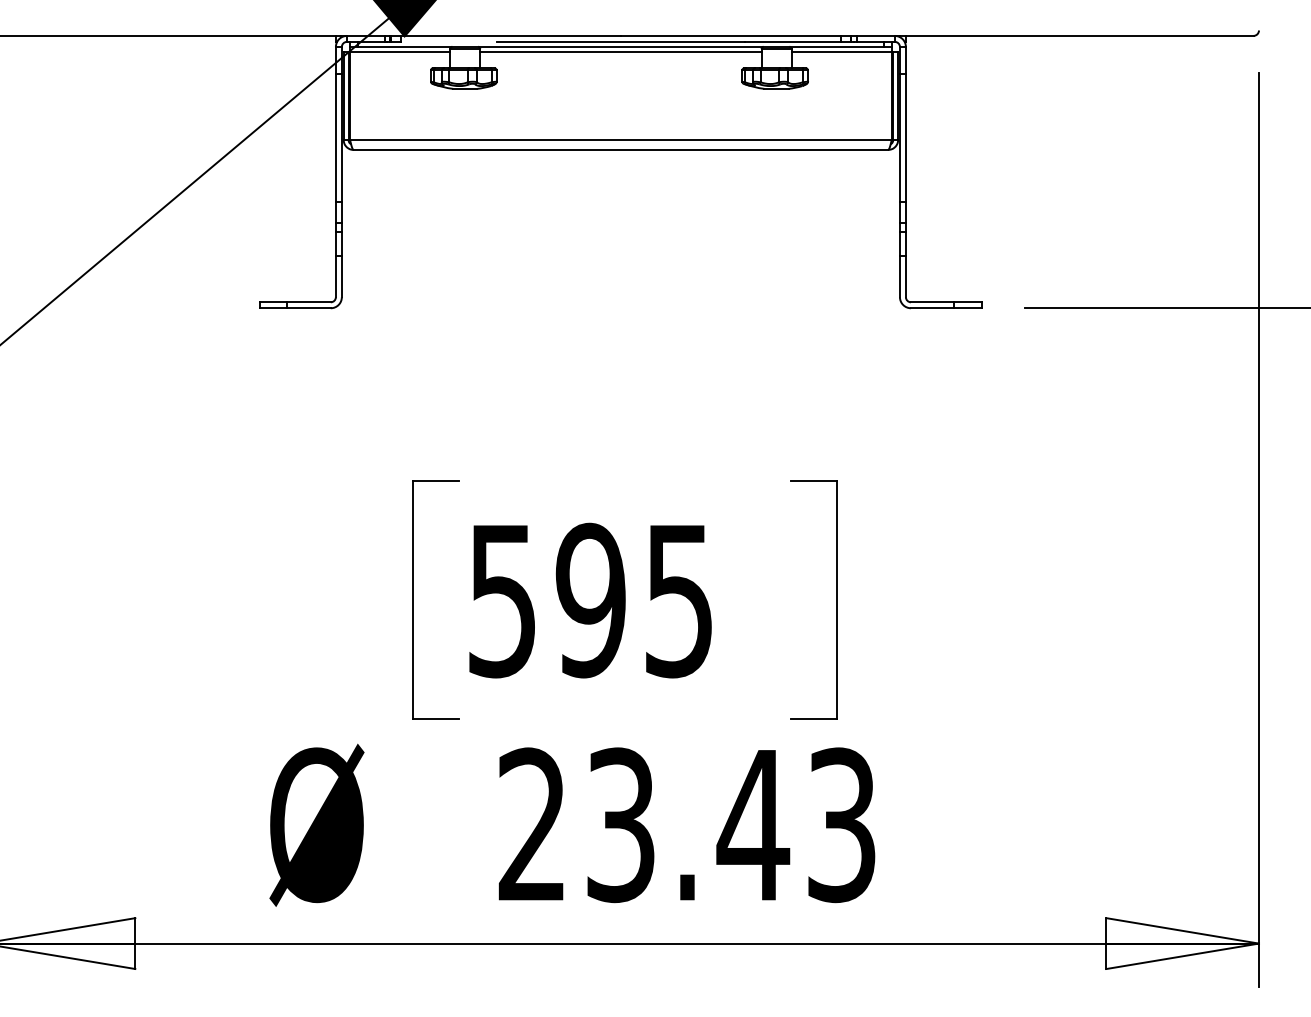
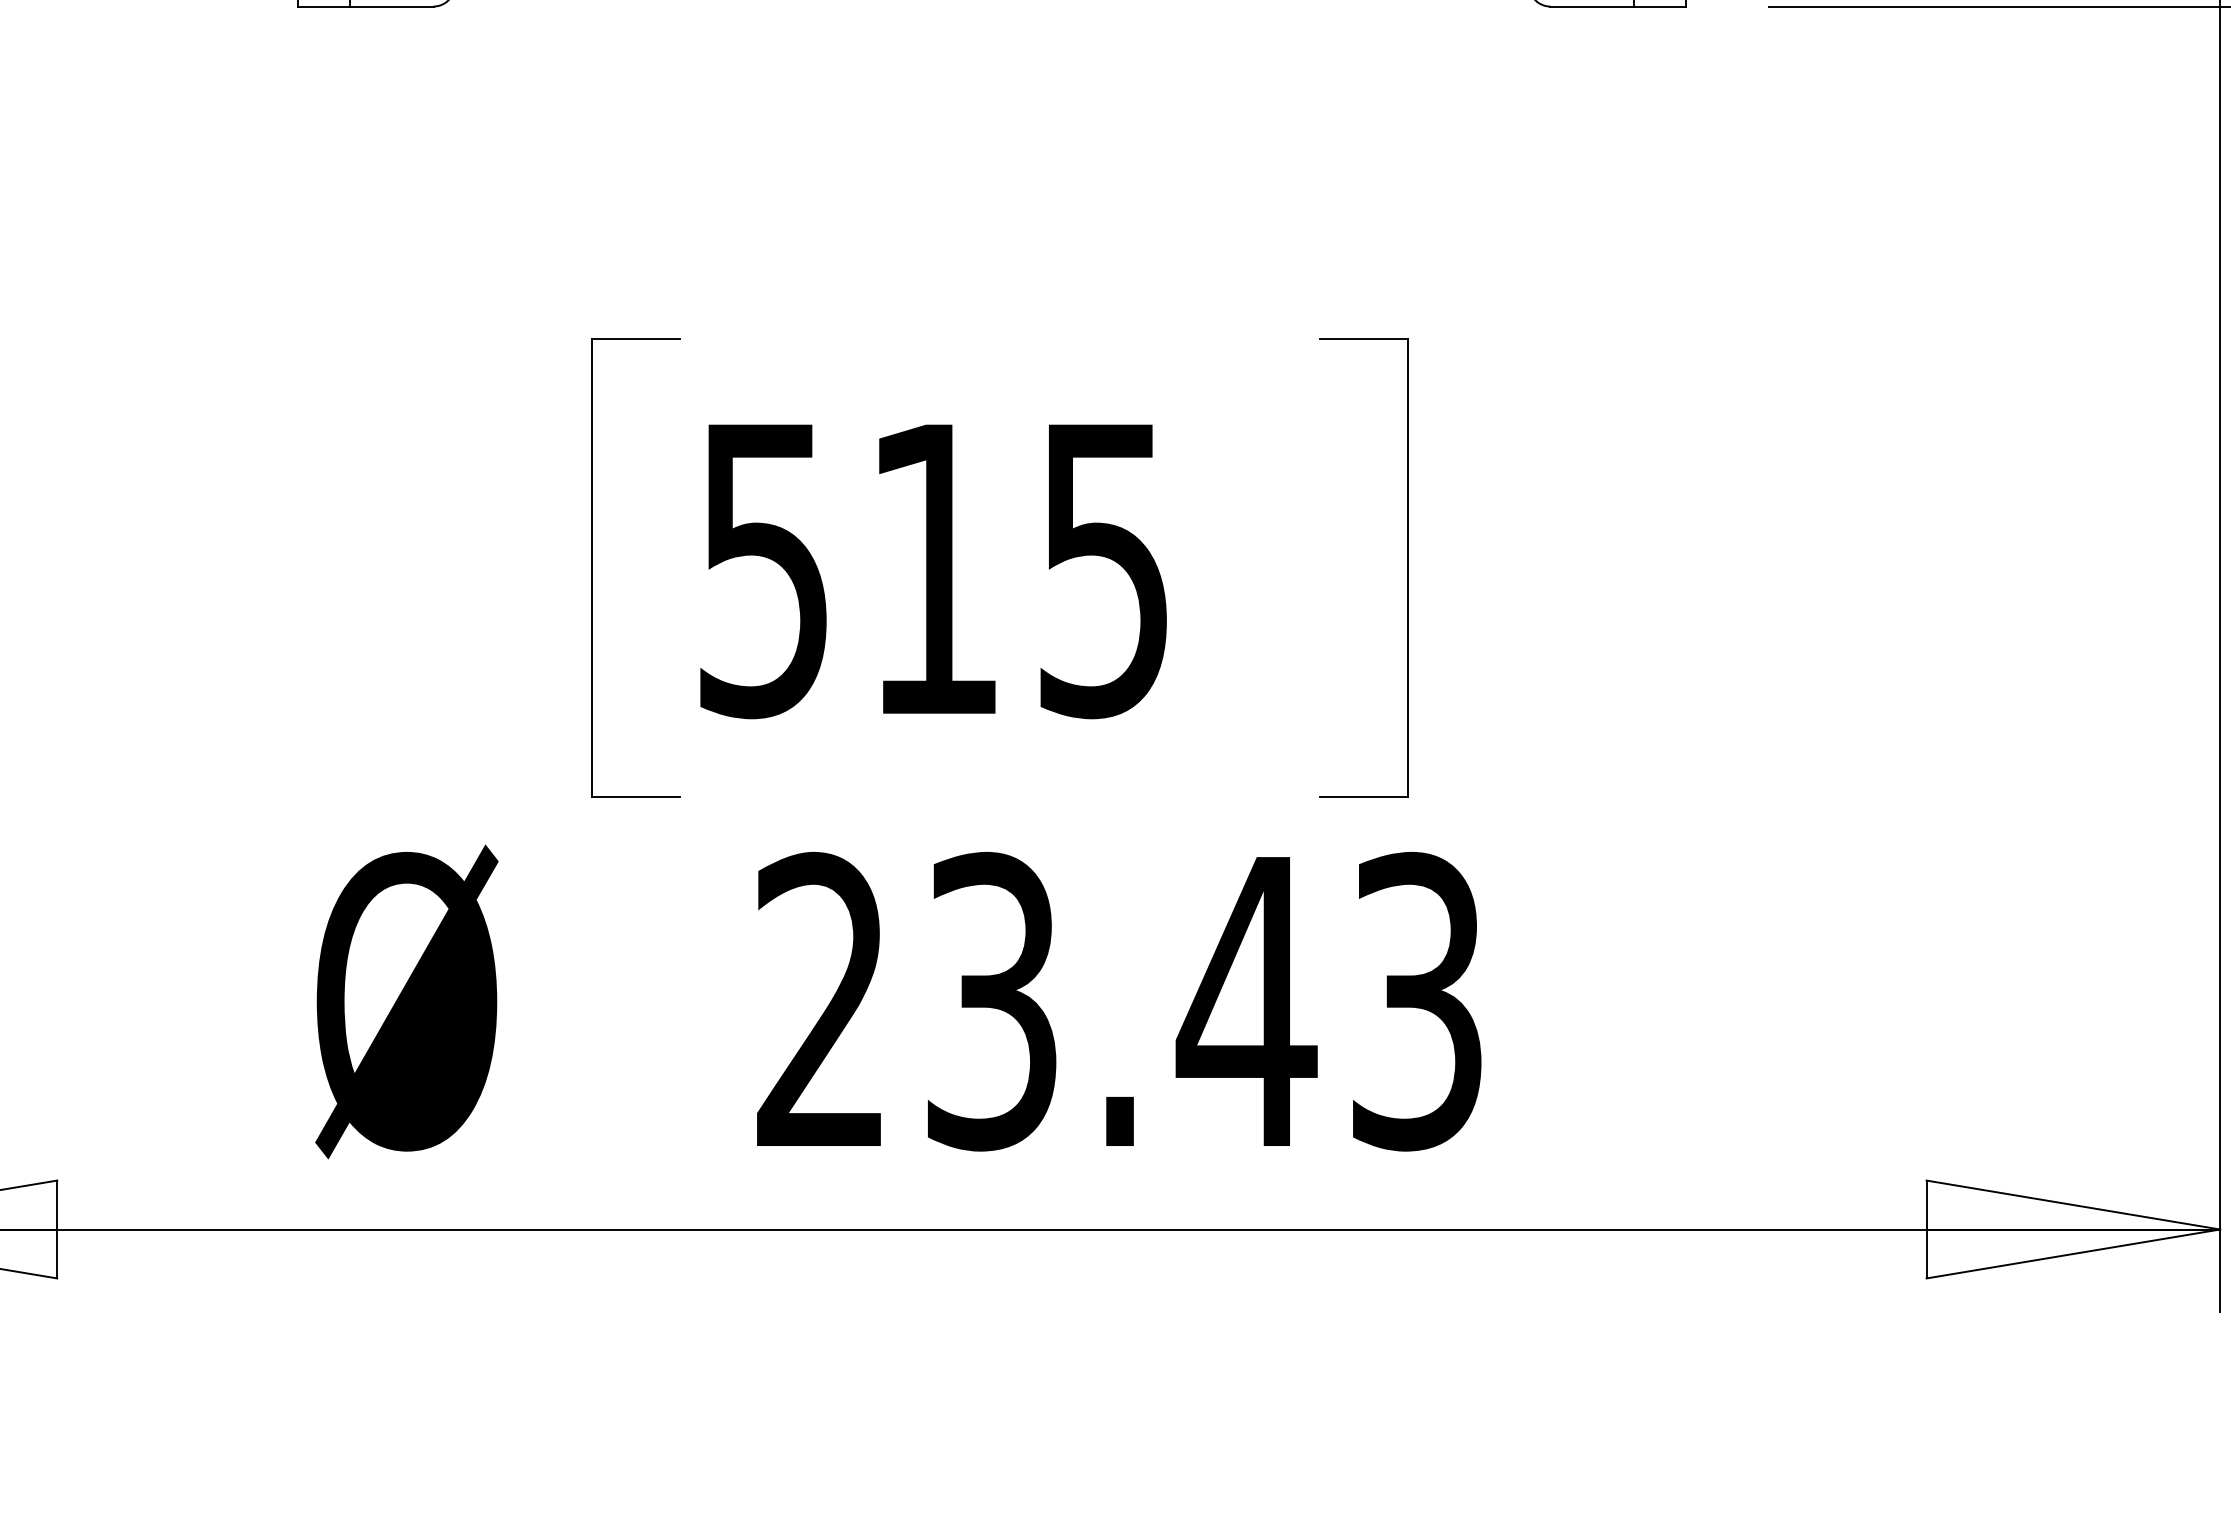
text: (590, 600) -> (933, 569), 595 -> 515

